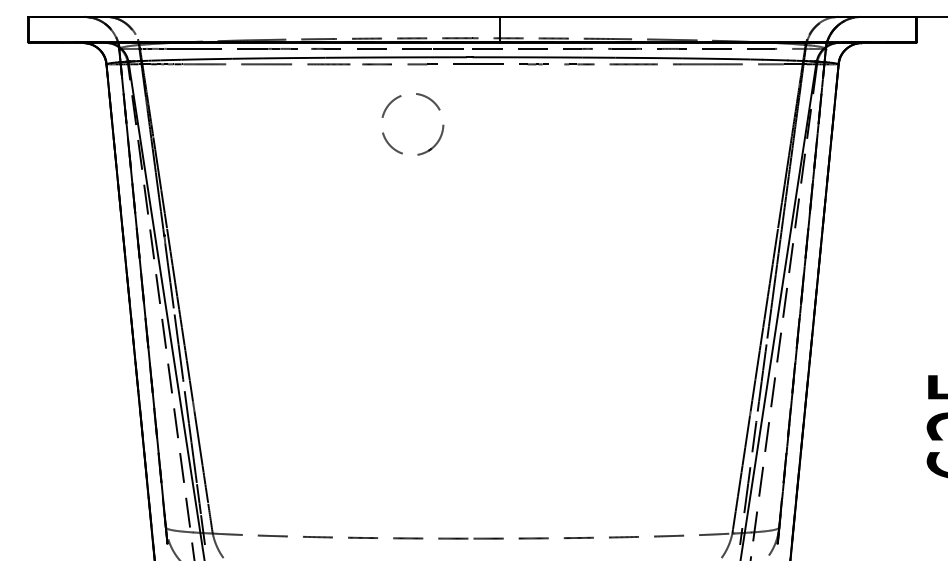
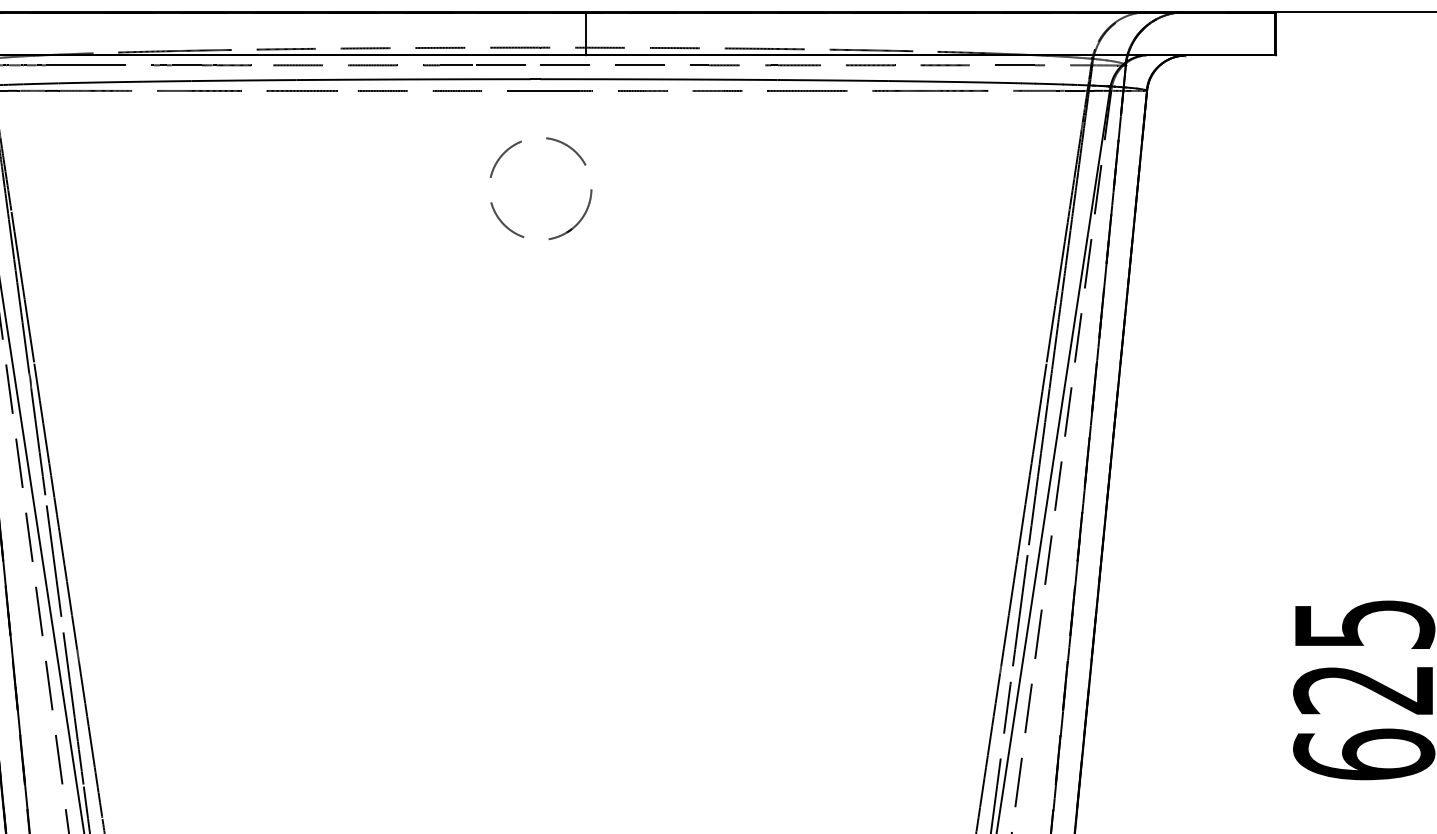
part: (388, 107) -> (500, 160), moved

